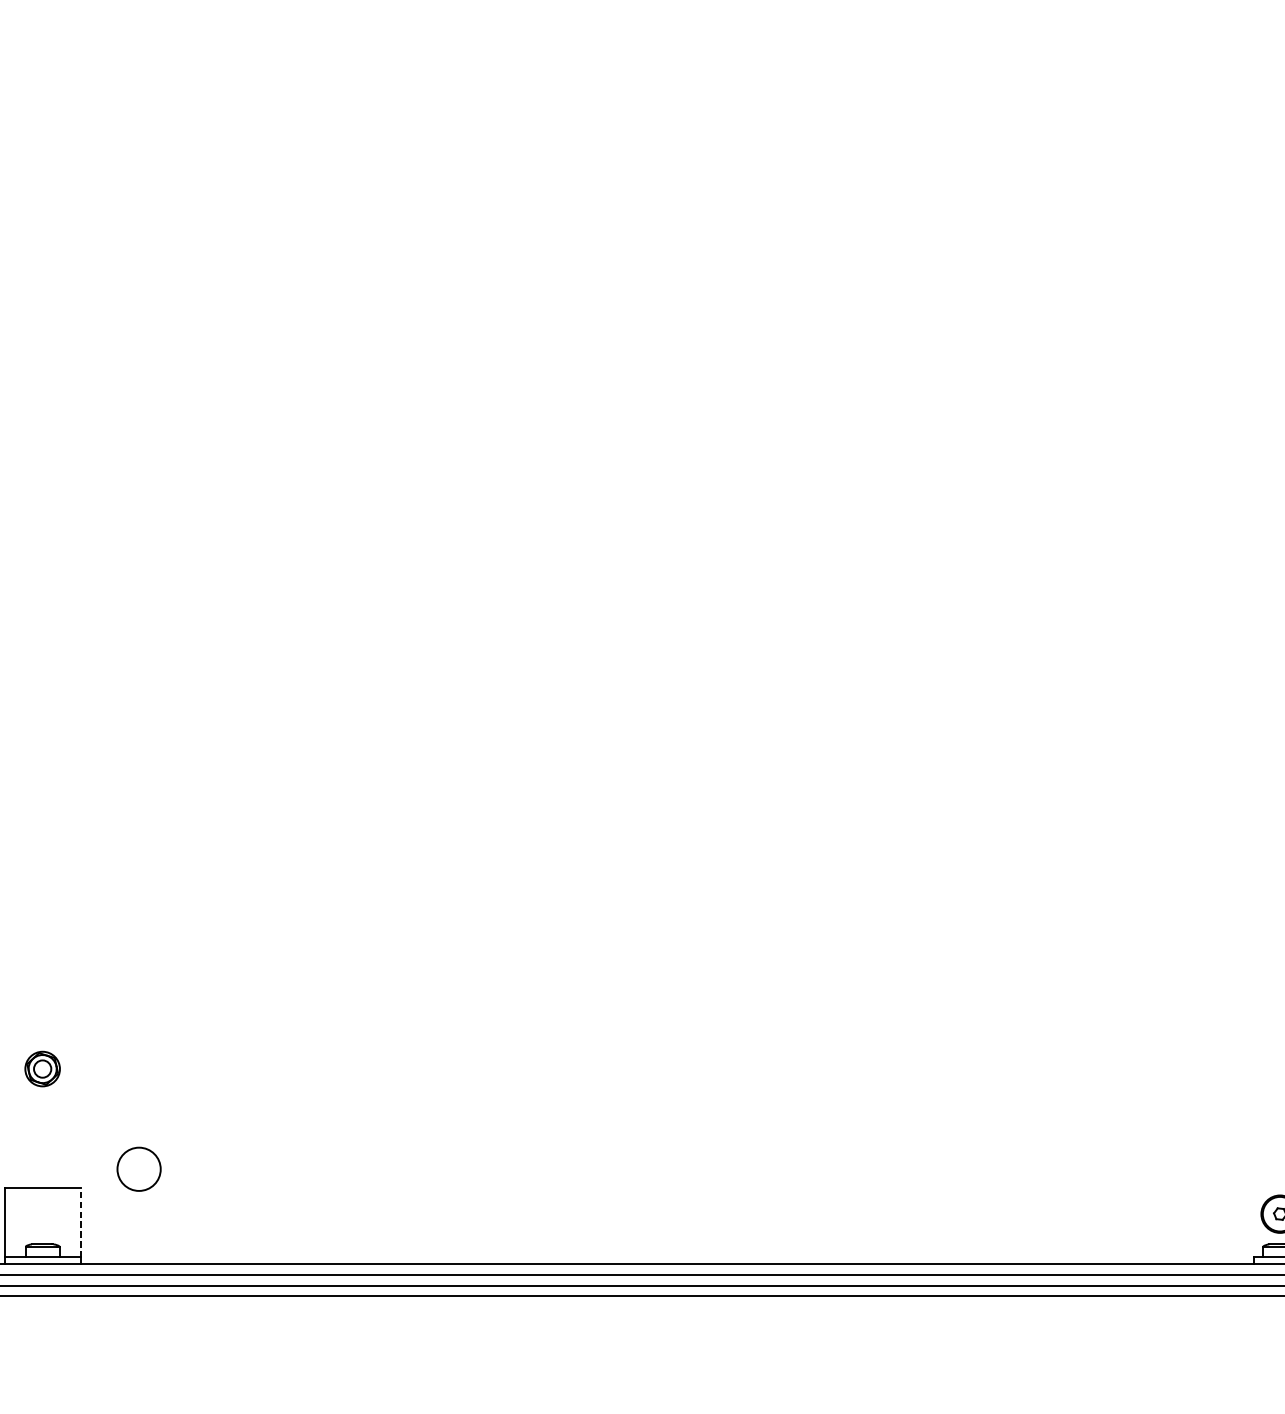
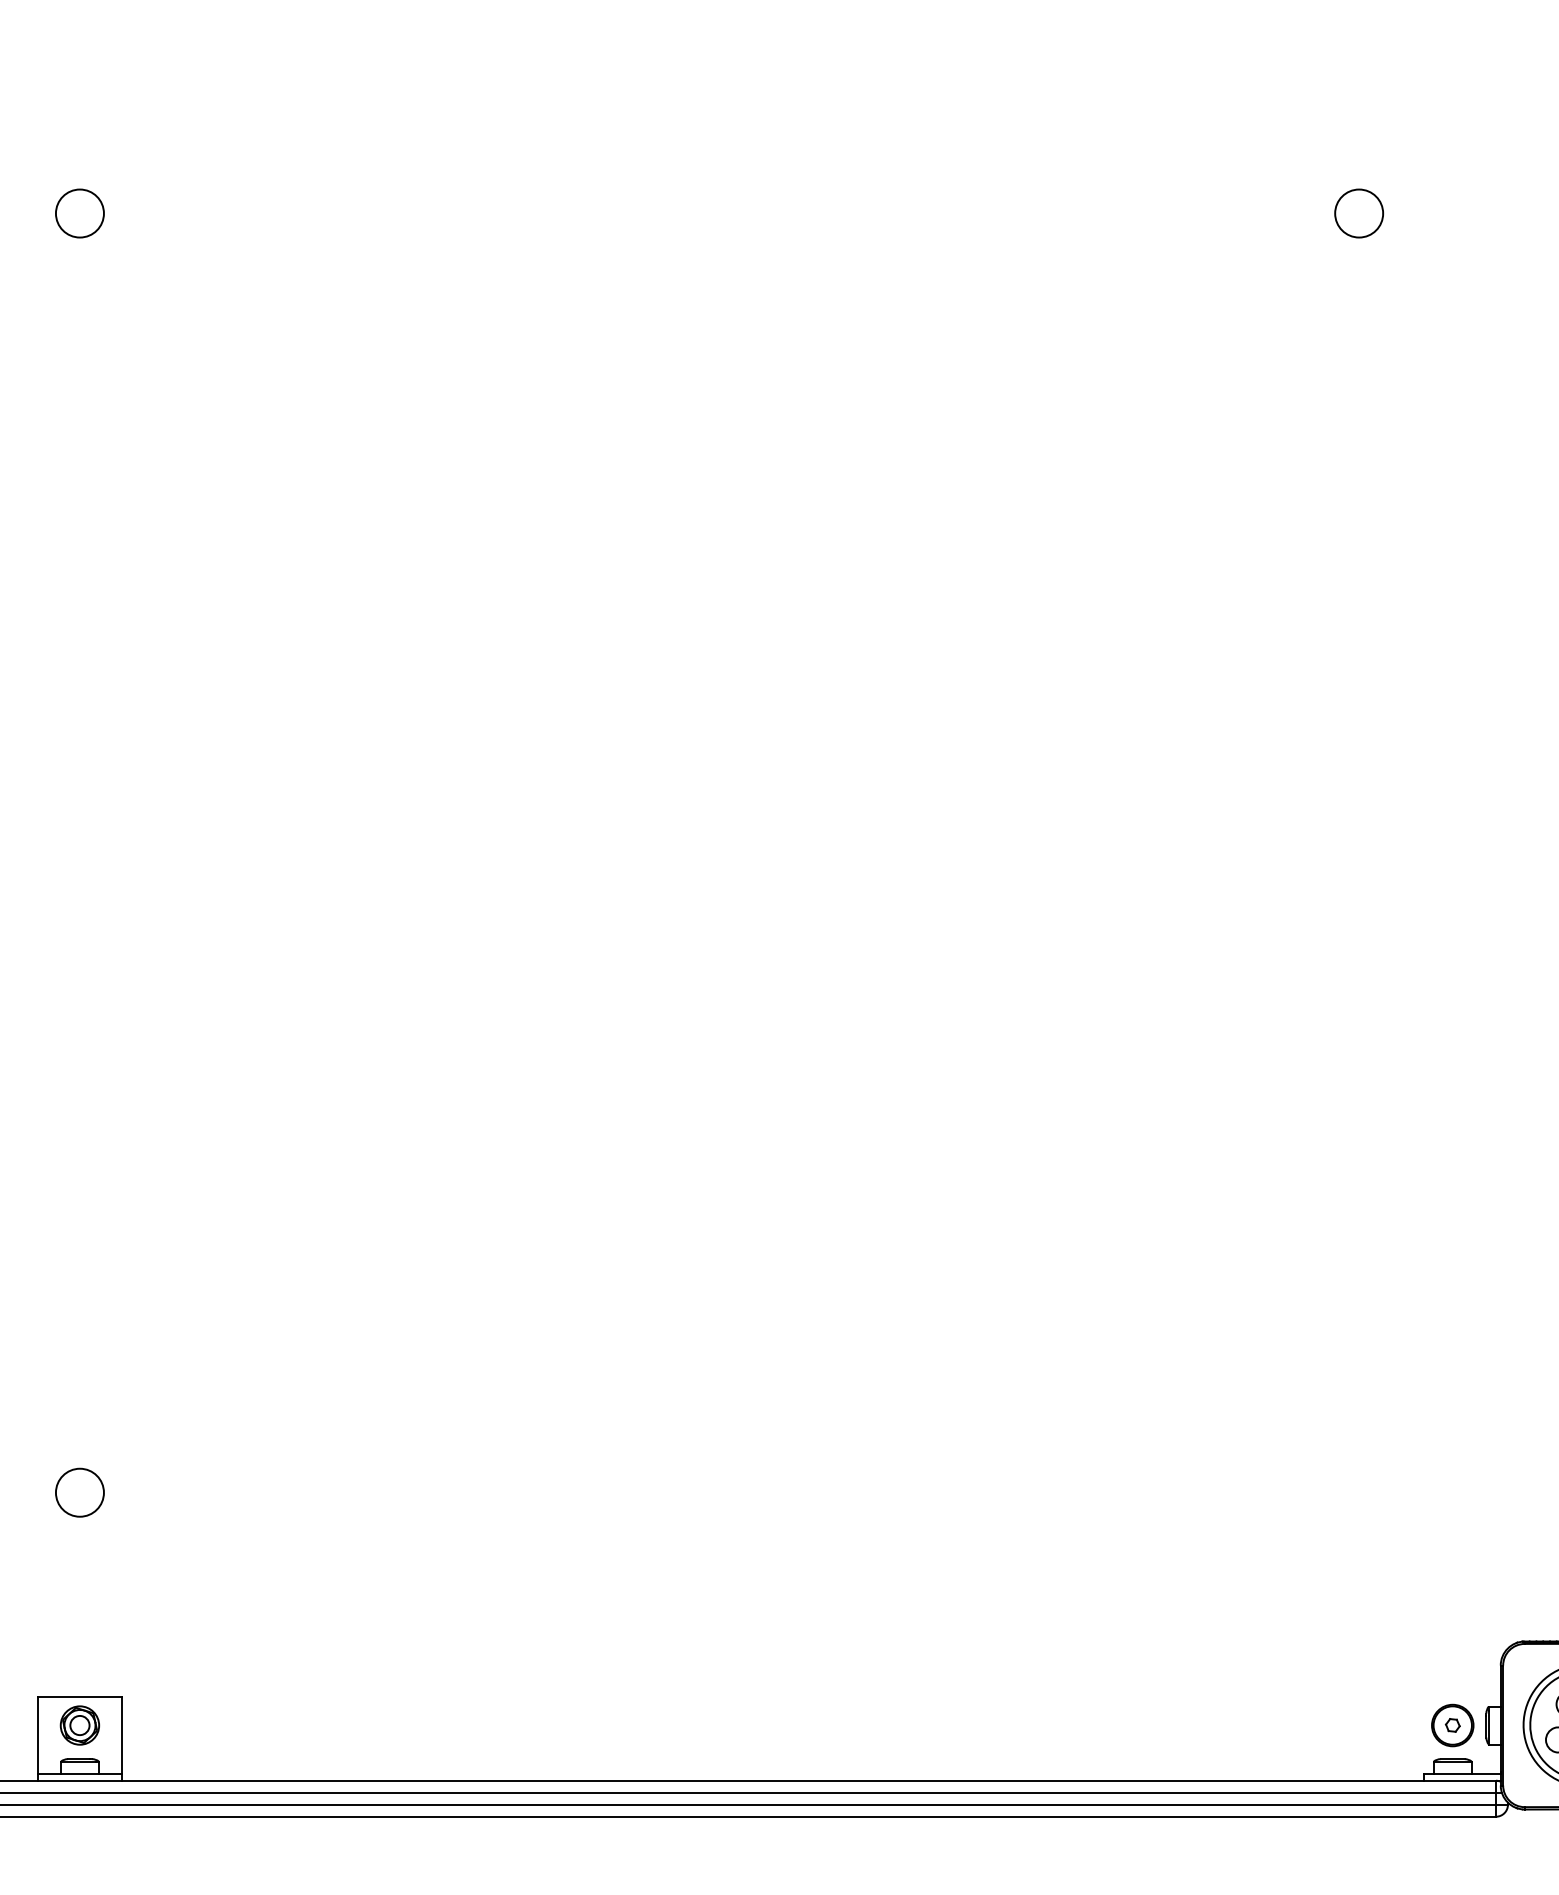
part: (42, 1069) -> (79, 1725), moved
circle: (138, 1169) -> (79, 1492), moved
line: (80, 1222) -> (121, 1734), dashed -> solid

